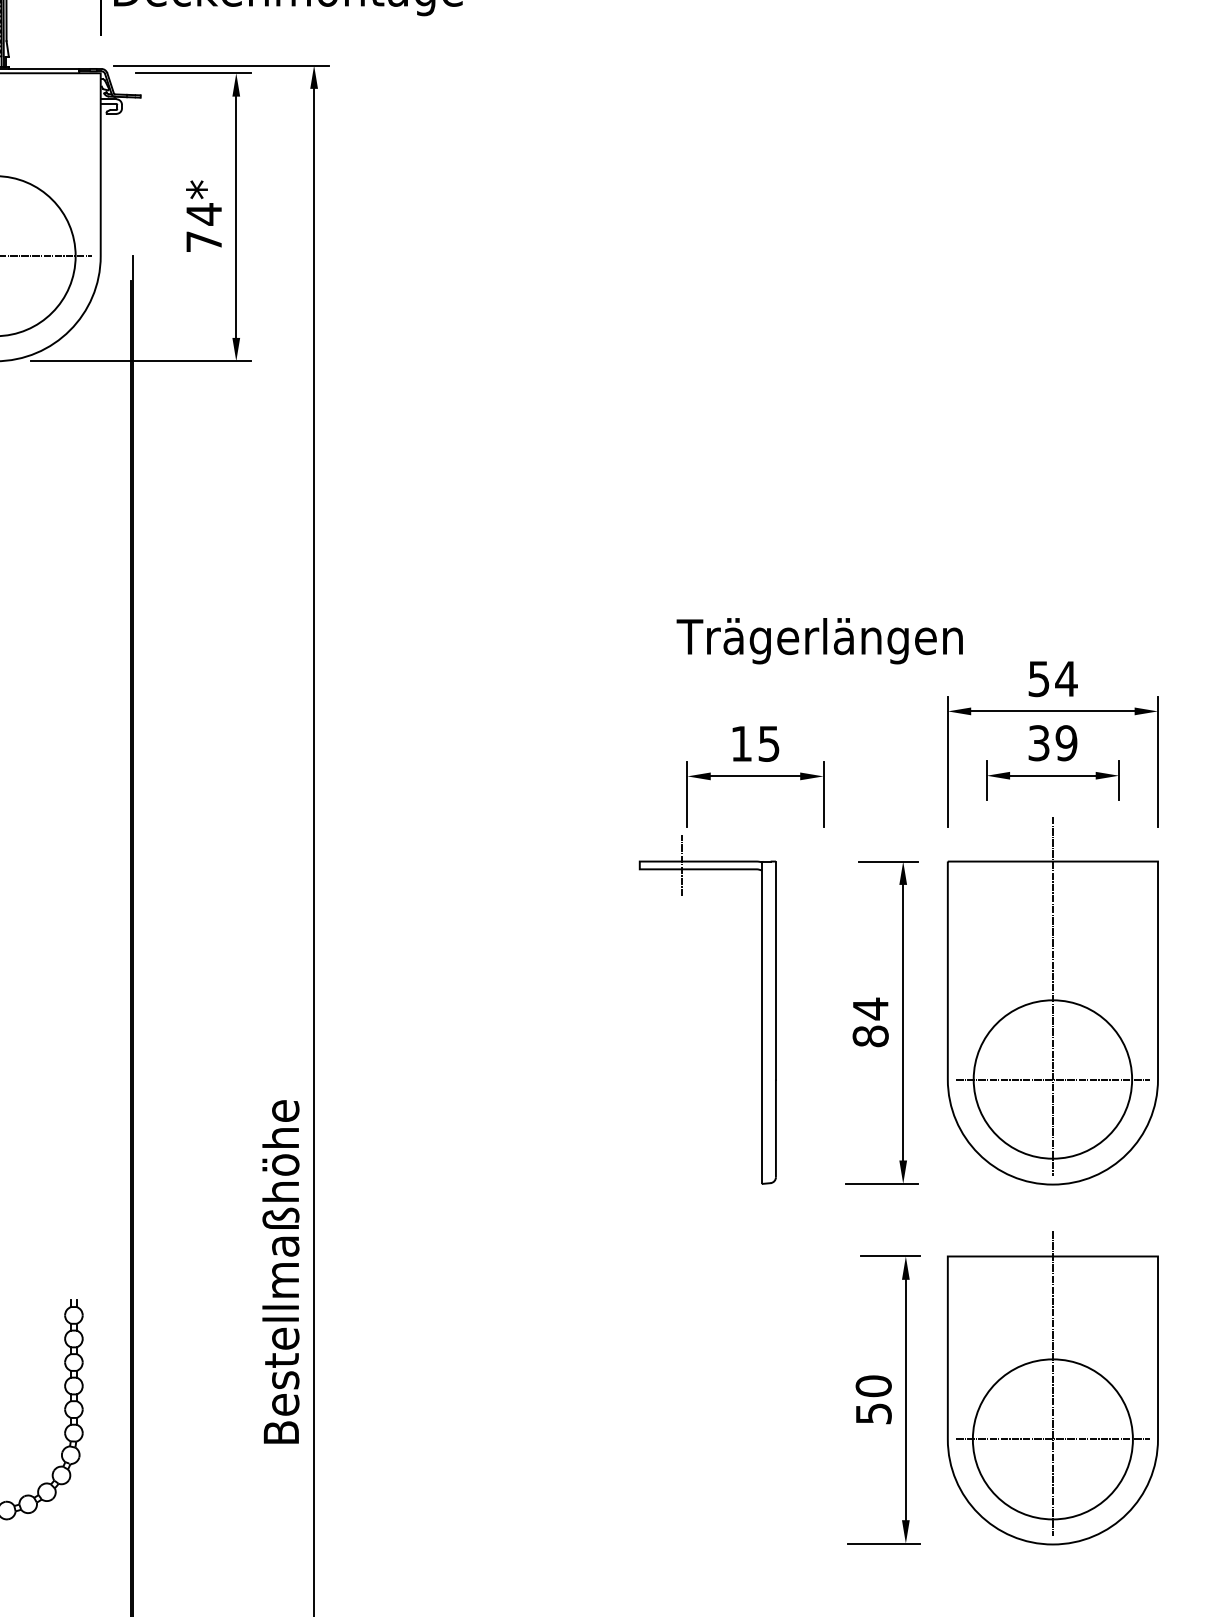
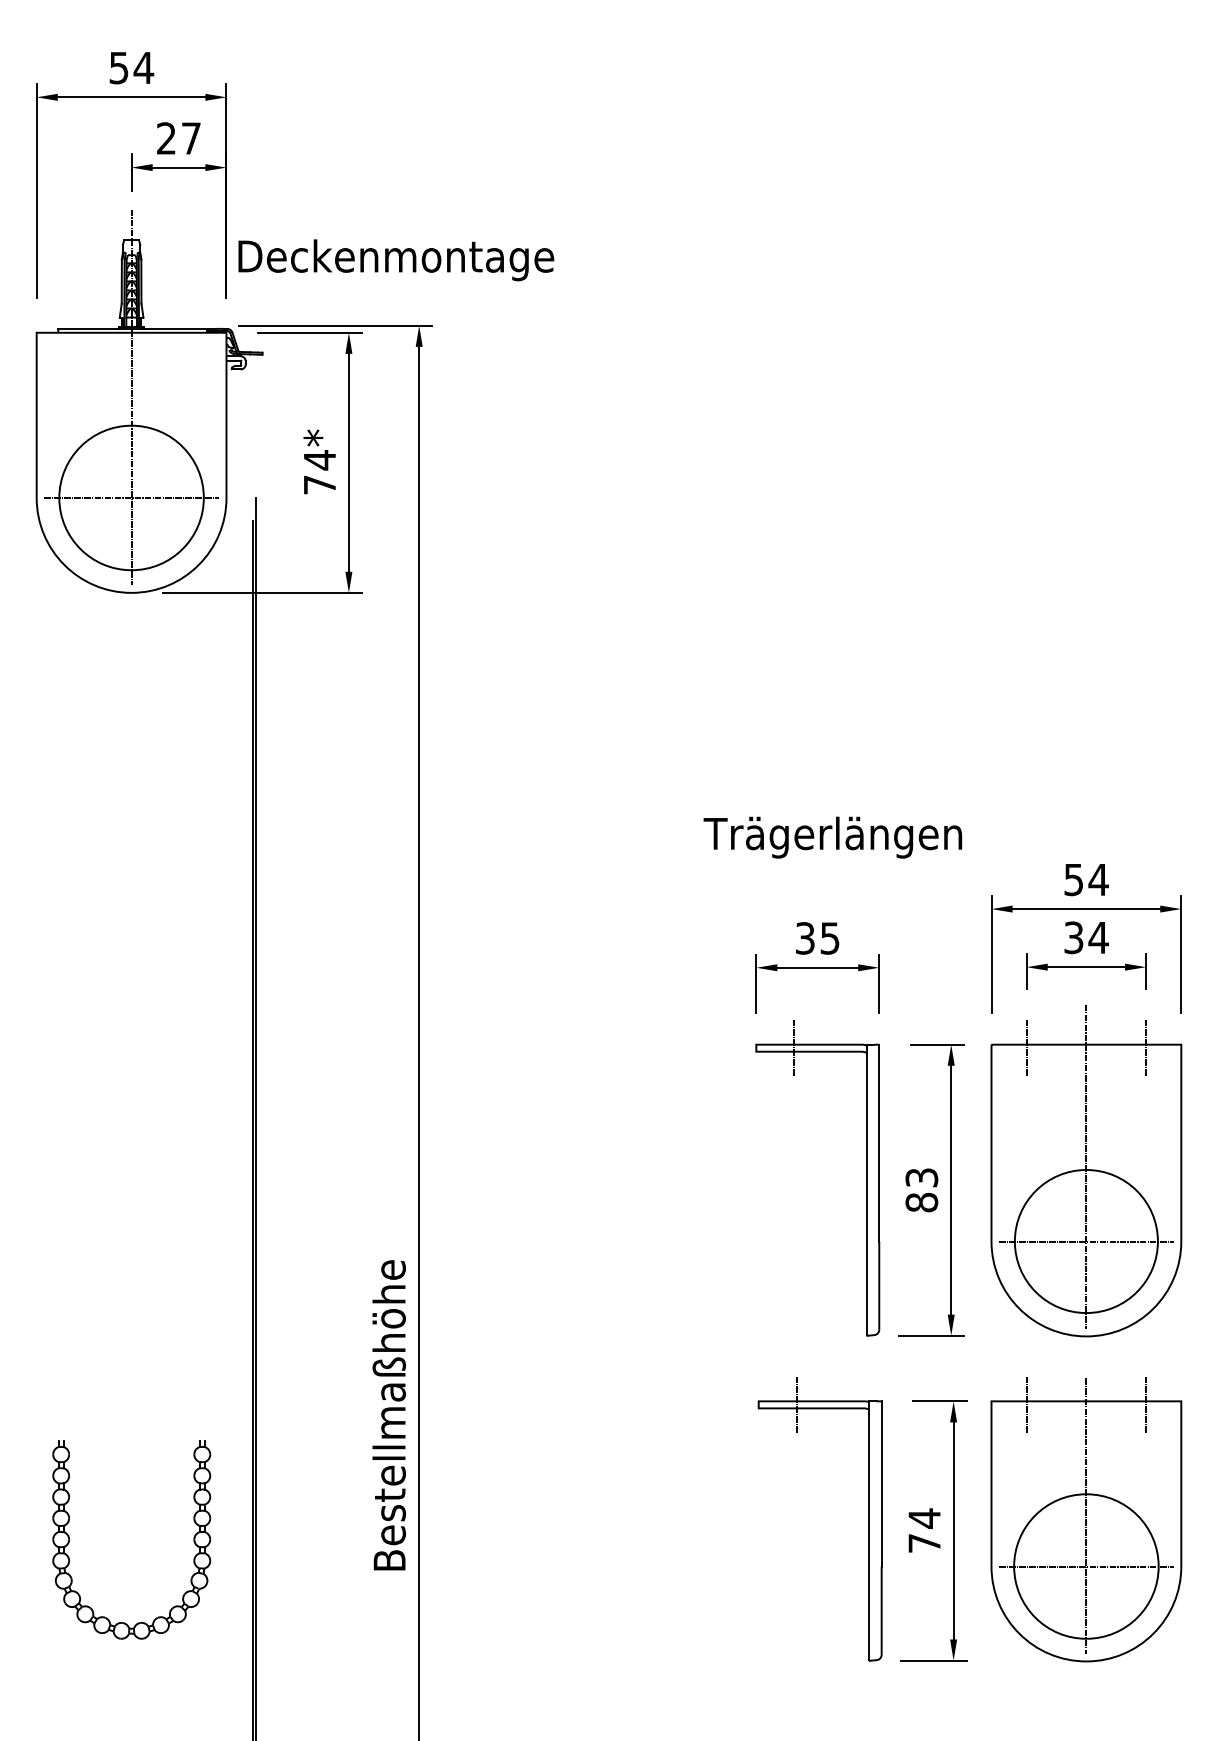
text: (819, 640) -> (832, 837), moved
text: (1066, 742) -> (1098, 937), 39 -> 34
text: (741, 743) -> (805, 938), 15 -> 35
line: (986, 865) -> (1026, 1048), added
line: (1119, 865) -> (1146, 1048), added
text: (870, 1008) -> (921, 1177), 84 -> 83
part: (761, 1009) -> (866, 1178), moved
line: (986, 1259) -> (1026, 1404), added
line: (1119, 1259) -> (1146, 1404), added
part: (811, 1387) -> (868, 1519), added
text: (873, 1399) -> (924, 1530), 50 -> 74

